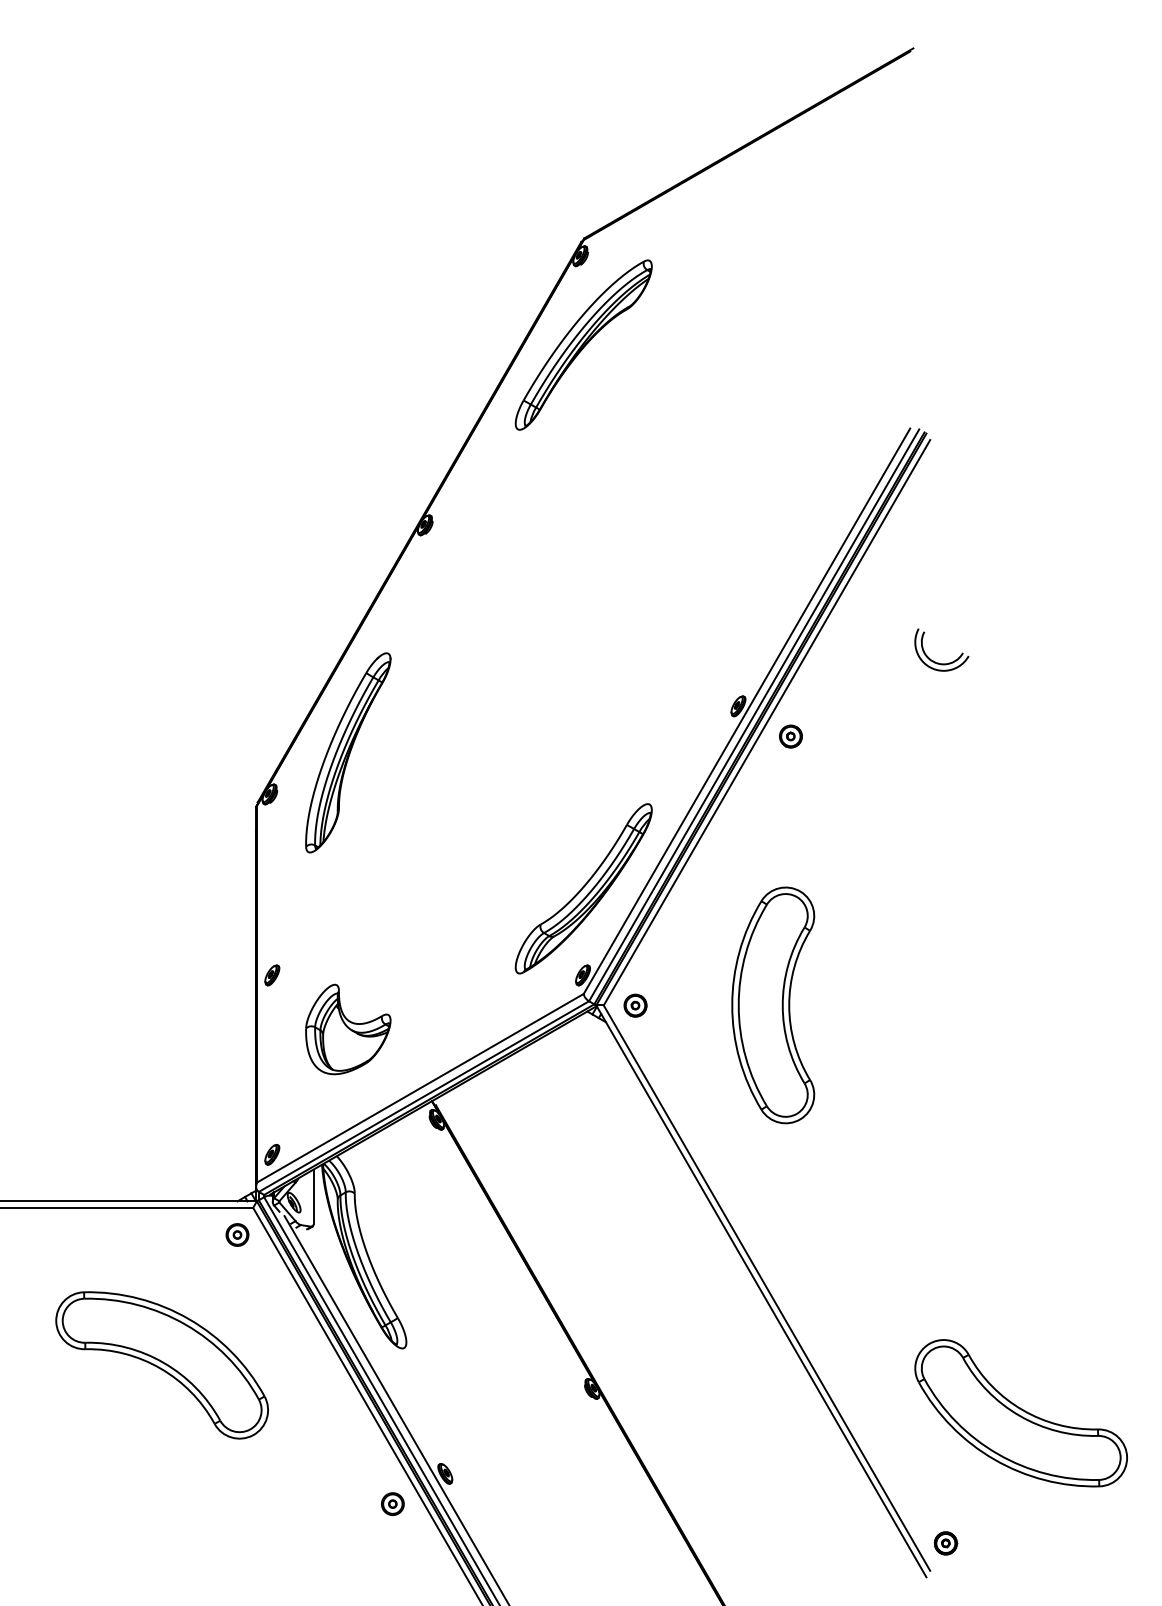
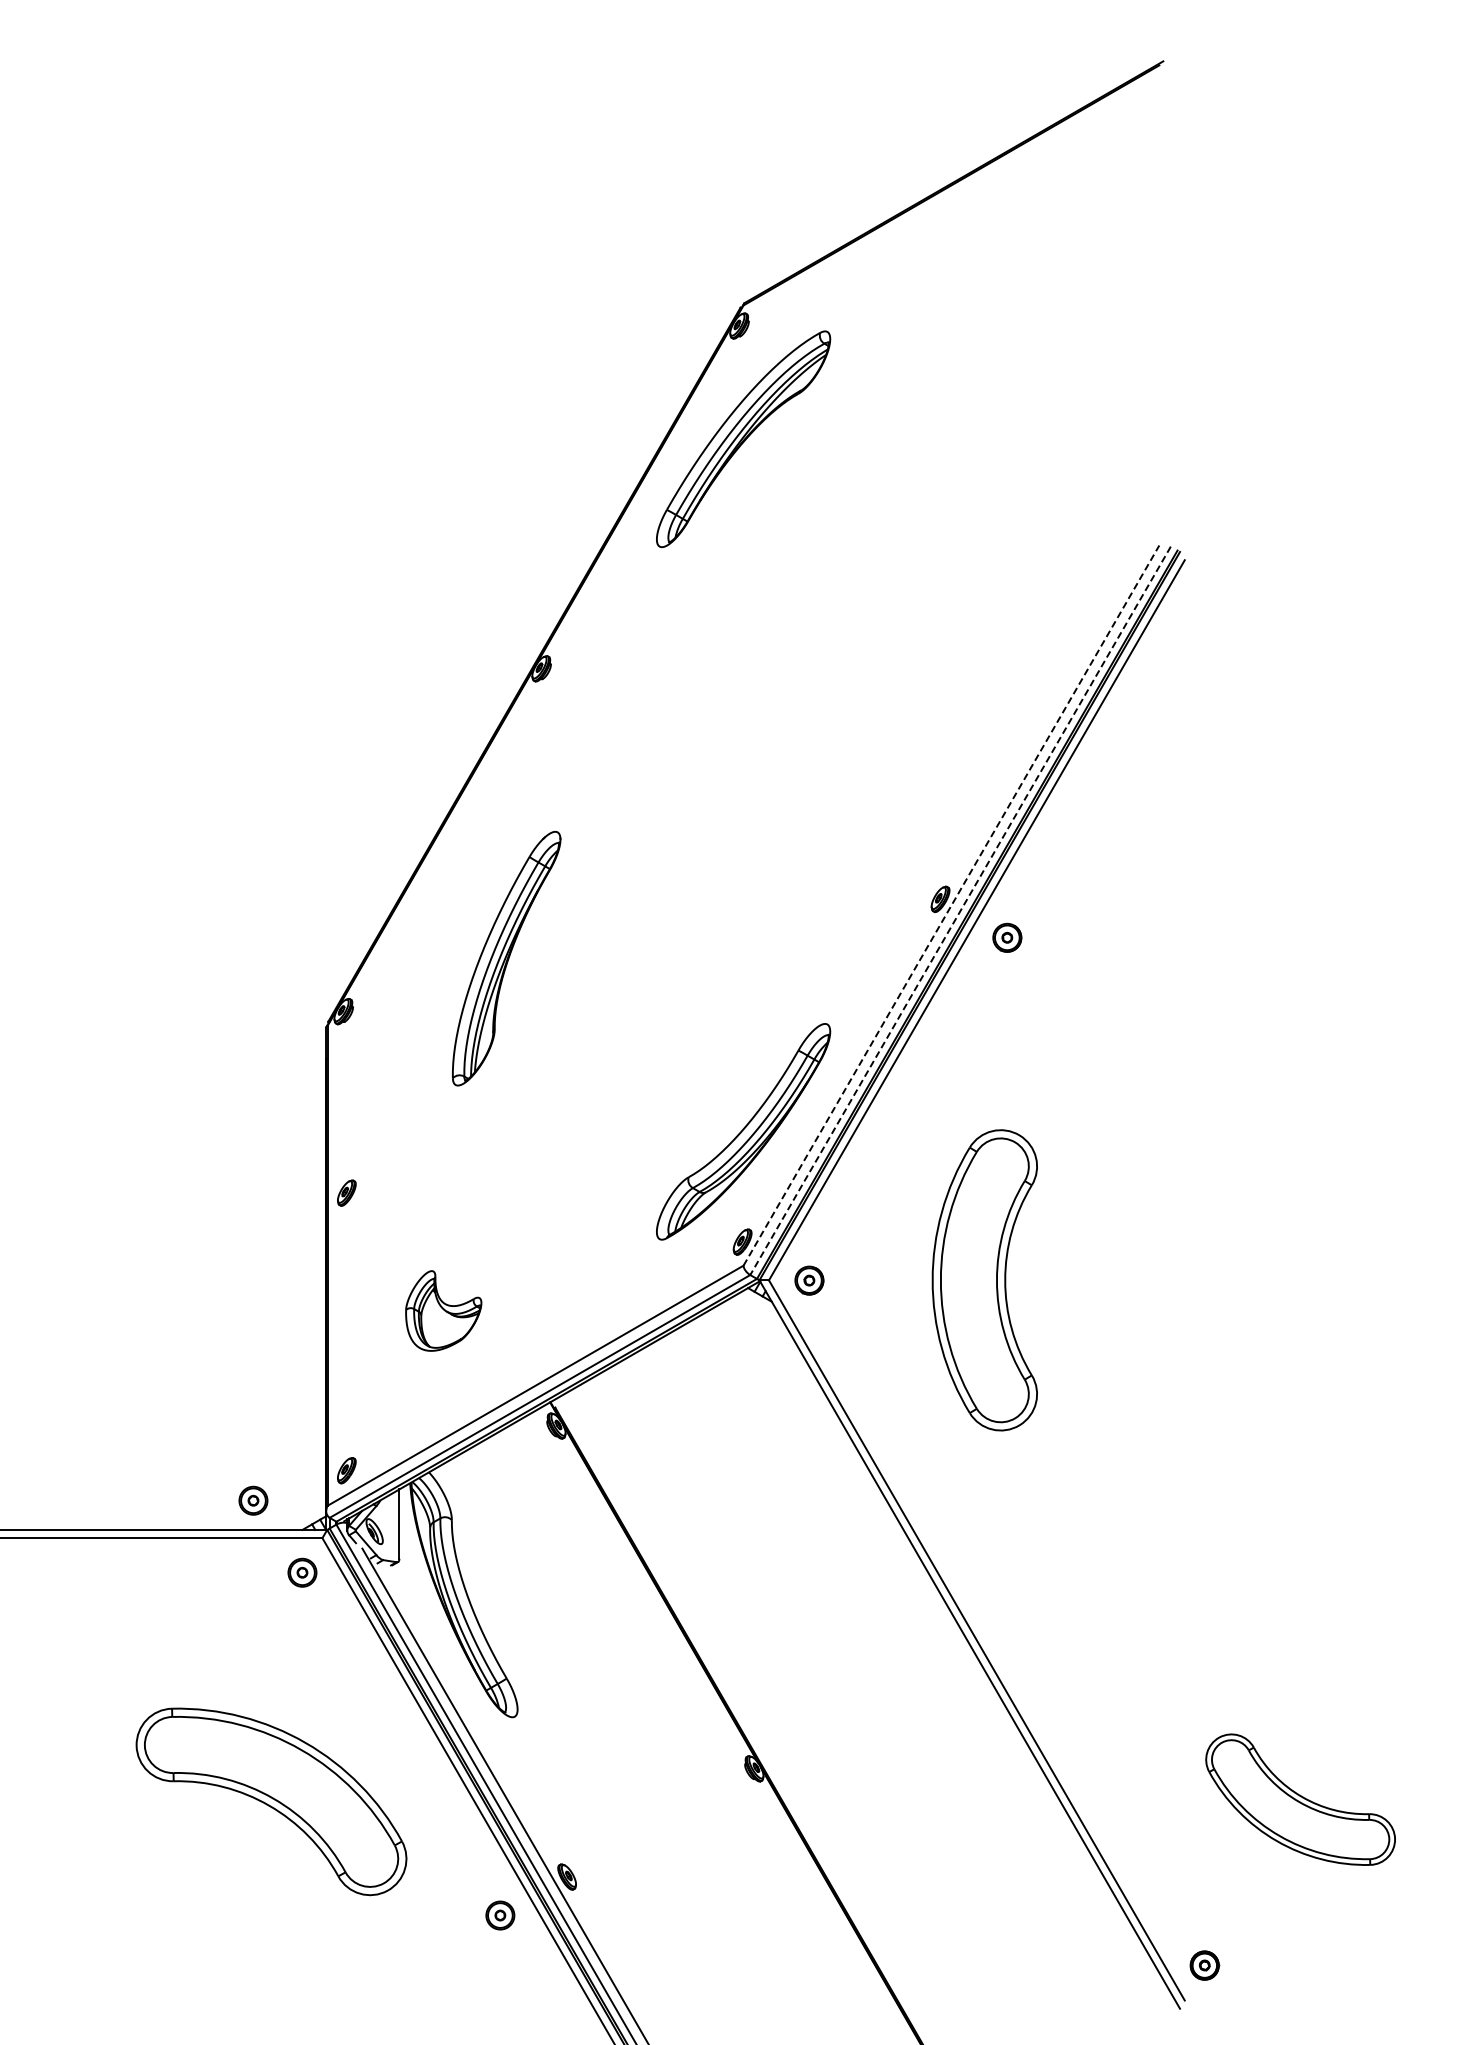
part: (935, 661) -> (1191, 842), removed
line: (747, 711) -> (951, 905), solid -> dashed
line: (754, 715) -> (960, 910), solid -> dashed
part: (348, 752) -> (506, 958), moved
part: (272, 974) -> (346, 1192), moved
part: (348, 1029) -> (443, 1310), size x0.7
part: (199, 1178) -> (253, 1500), added
part: (162, 1365) -> (271, 1801), moved
part: (1021, 1413) -> (1300, 1799), size x0.7

